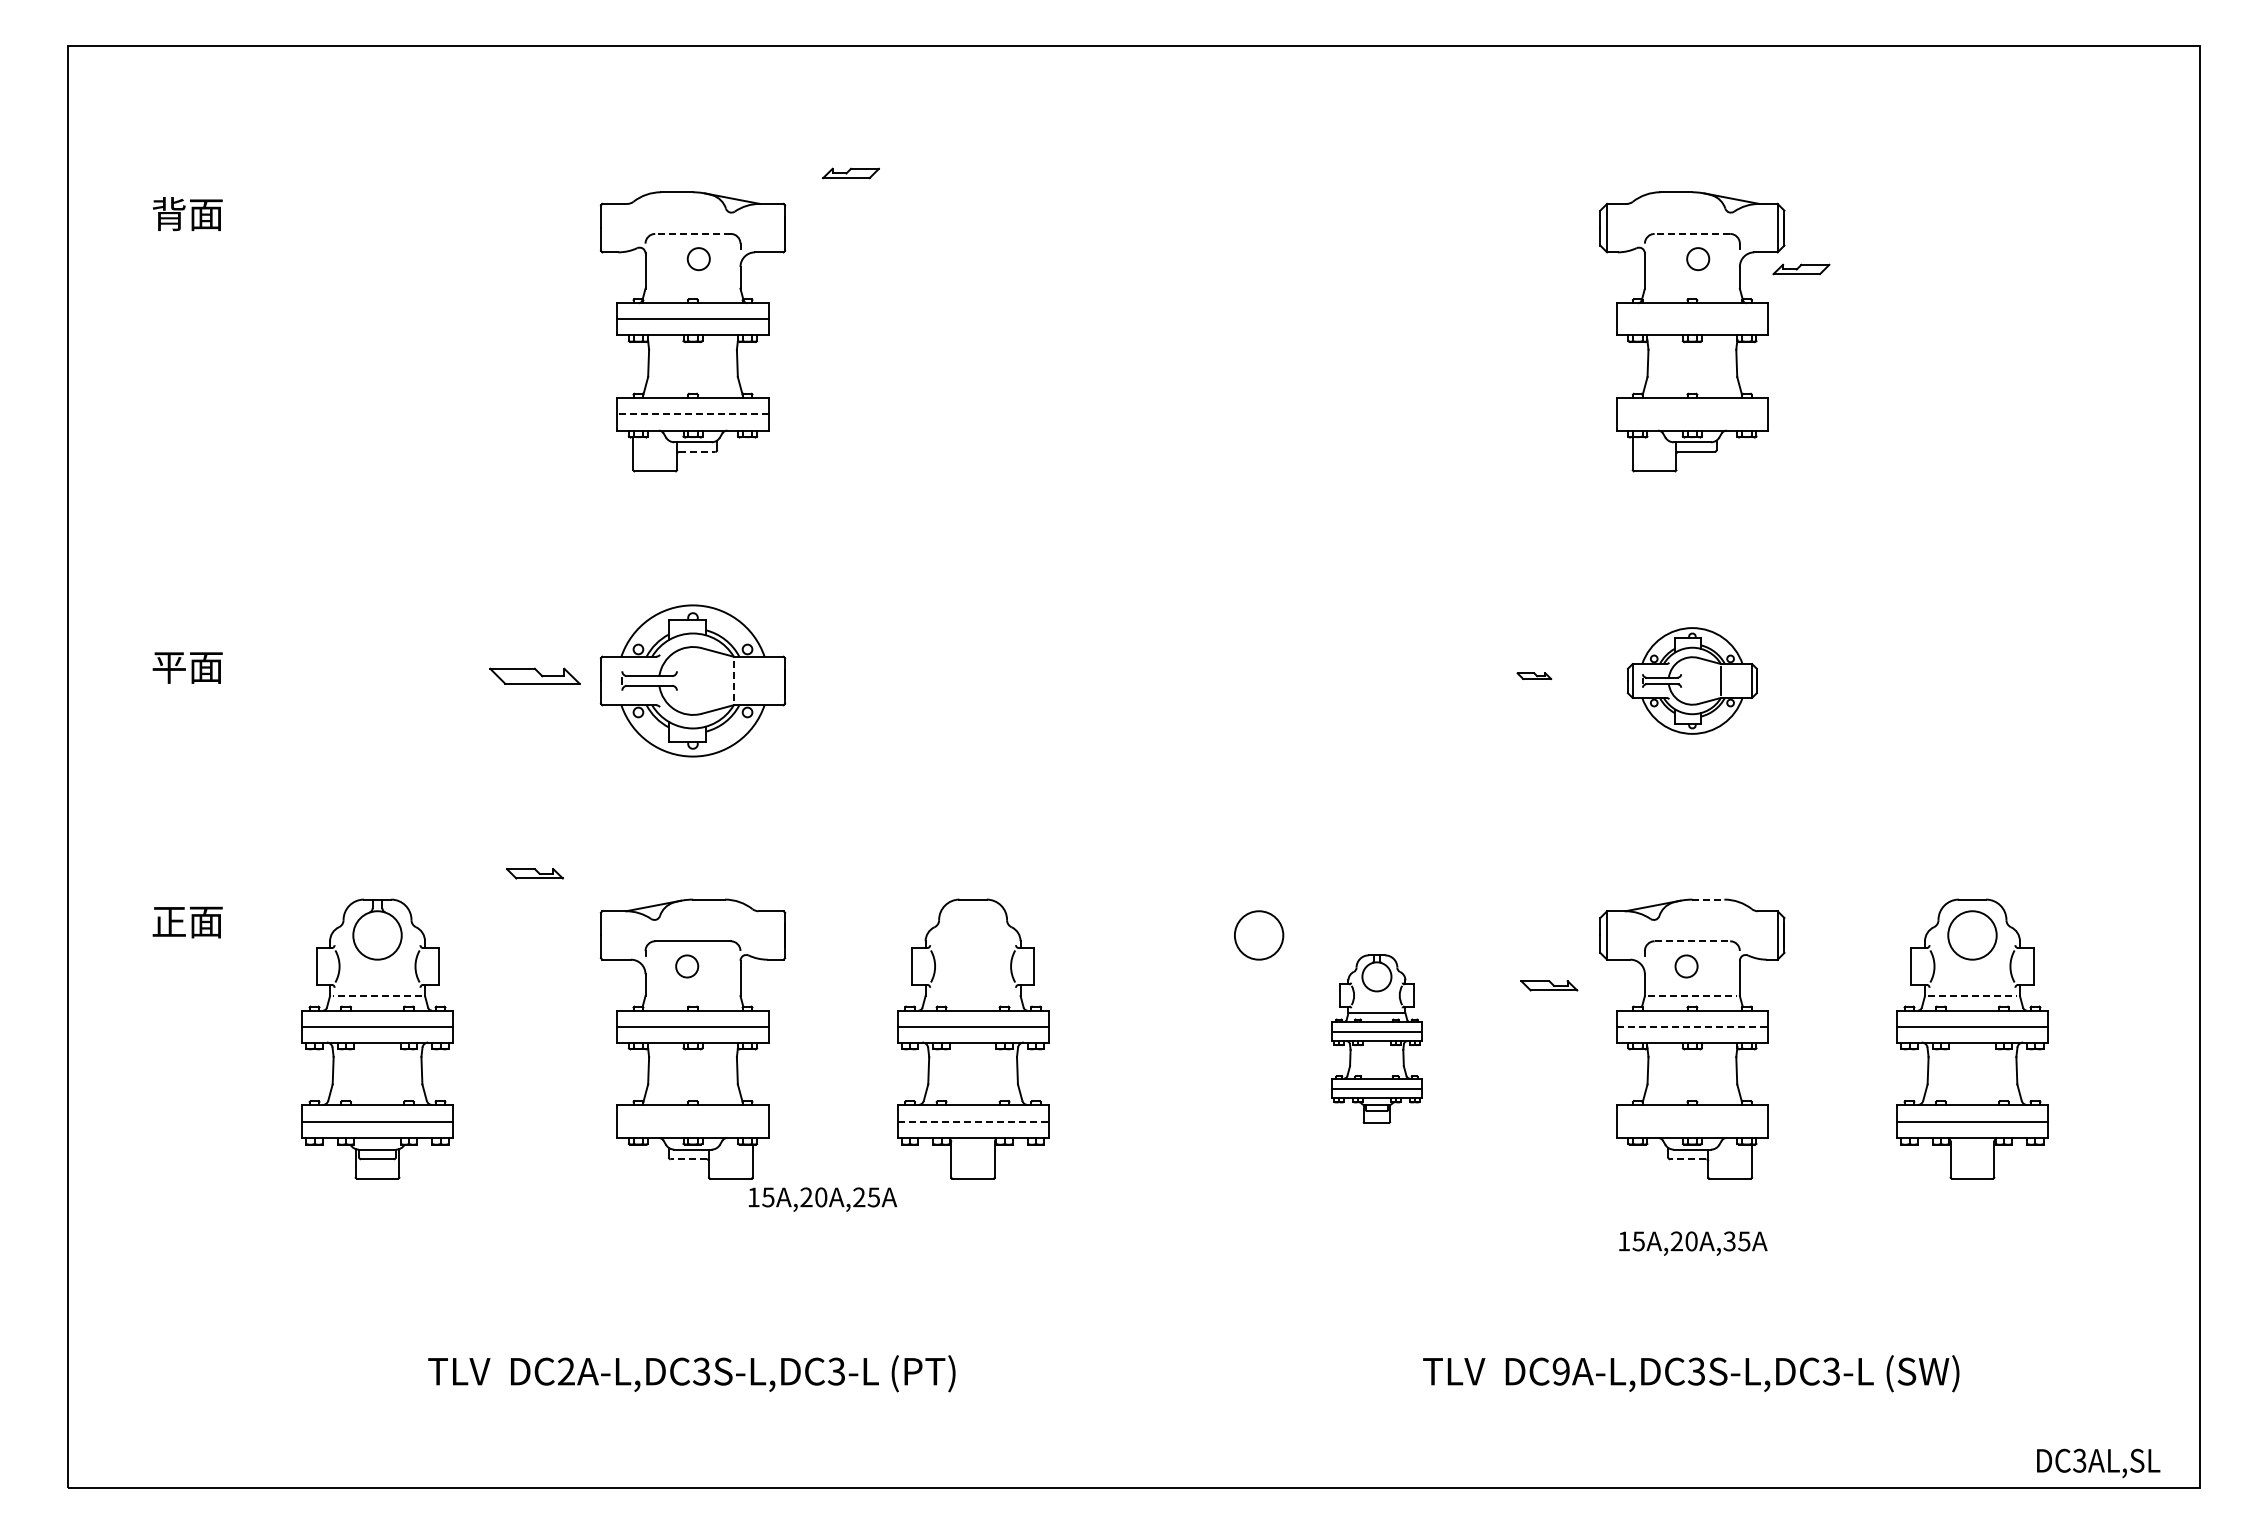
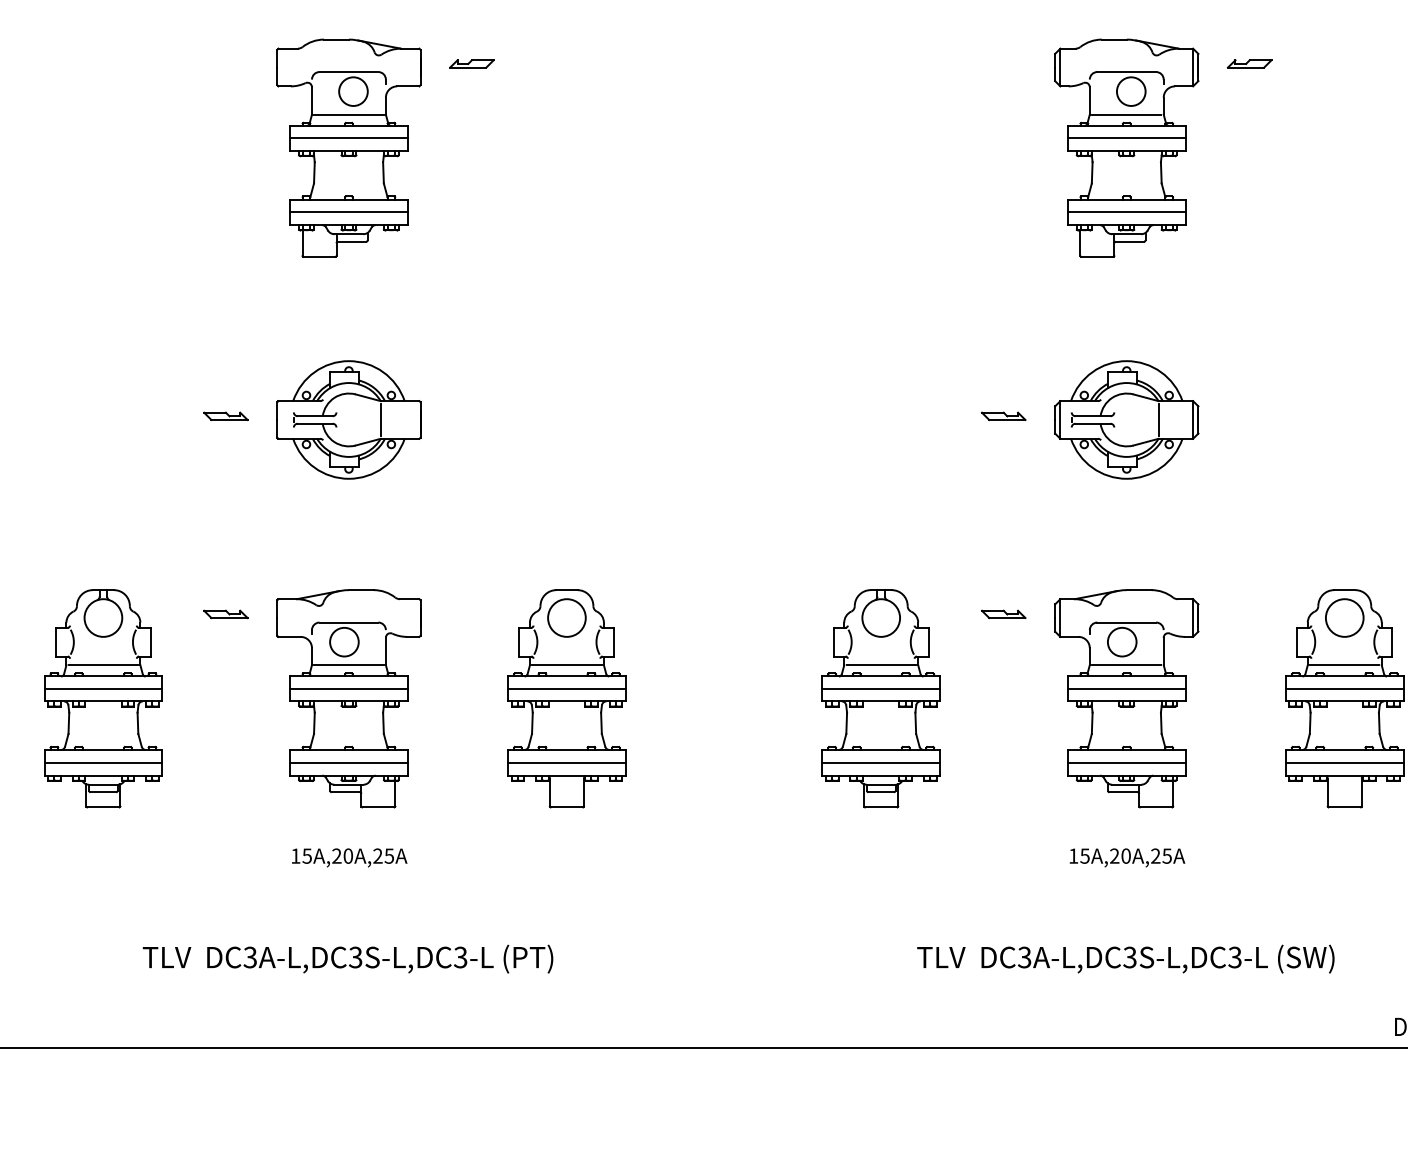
part: (850, 173) -> (471, 63), moved
line: (693, 233) -> (349, 71), dashed -> solid
line: (1692, 233) -> (1126, 71), dashed -> solid
circle: (698, 258) -> (353, 91), size x1.67
circle: (1697, 258) -> (1130, 91), size x1.67
part: (1801, 269) -> (1249, 63), moved
line: (692, 288) -> (348, 114), added
line: (1691, 288) -> (1126, 114), added
line: (1691, 319) -> (1126, 138), added
line: (693, 414) -> (349, 212), dashed -> solid
line: (1691, 414) -> (1126, 212), added
line: (697, 451) -> (352, 241), dashed -> solid
part: (1534, 675) -> (1003, 415), size x1.67
part: (534, 676) -> (225, 416), size x0.62
part: (1692, 680) -> (1126, 419), size x1.43
line: (733, 681) -> (380, 420), dashed -> solid
part: (534, 873) -> (225, 614), moved
line: (1708, 899) -> (1139, 590), dashed -> solid
circle: (1259, 935) -> (567, 618), moved
line: (1692, 941) -> (1126, 622), dashed -> solid
circle: (686, 966) -> (343, 642), size x1.67
circle: (1686, 966) -> (1122, 642), size x1.67
part: (1549, 985) -> (1003, 614), moved
line: (377, 996) -> (103, 665), dashed -> solid
line: (692, 996) -> (348, 665), added
line: (972, 996) -> (566, 665), added
line: (1692, 996) -> (1126, 665), dashed -> solid
line: (1972, 996) -> (1344, 665), dashed -> solid
line: (1692, 1026) -> (1126, 688), dashed -> solid
part: (1376, 1038) -> (880, 698), size x1.67
line: (692, 1121) -> (348, 762), added
line: (973, 1121) -> (567, 762), dashed -> solid
line: (1691, 1121) -> (1126, 762), added
line: (688, 1159) -> (345, 792), dashed -> solid
line: (1687, 1159) -> (1122, 792), dashed -> solid
text: (822, 1199) -> (349, 857), moved
text: (1729, 1241) -> (1155, 856), 15A,20A,35A -> 15A,20A,25A
text: (565, 1371) -> (249, 957), DC2A-L,DC3S-L,DC3-L -> DC3A-L,DC3S-L,DC3-L
text: (1560, 1371) -> (1024, 957), DC9A-L,DC3S-L,DC3-L -> DC3A-L,DC3S-L,DC3-L

